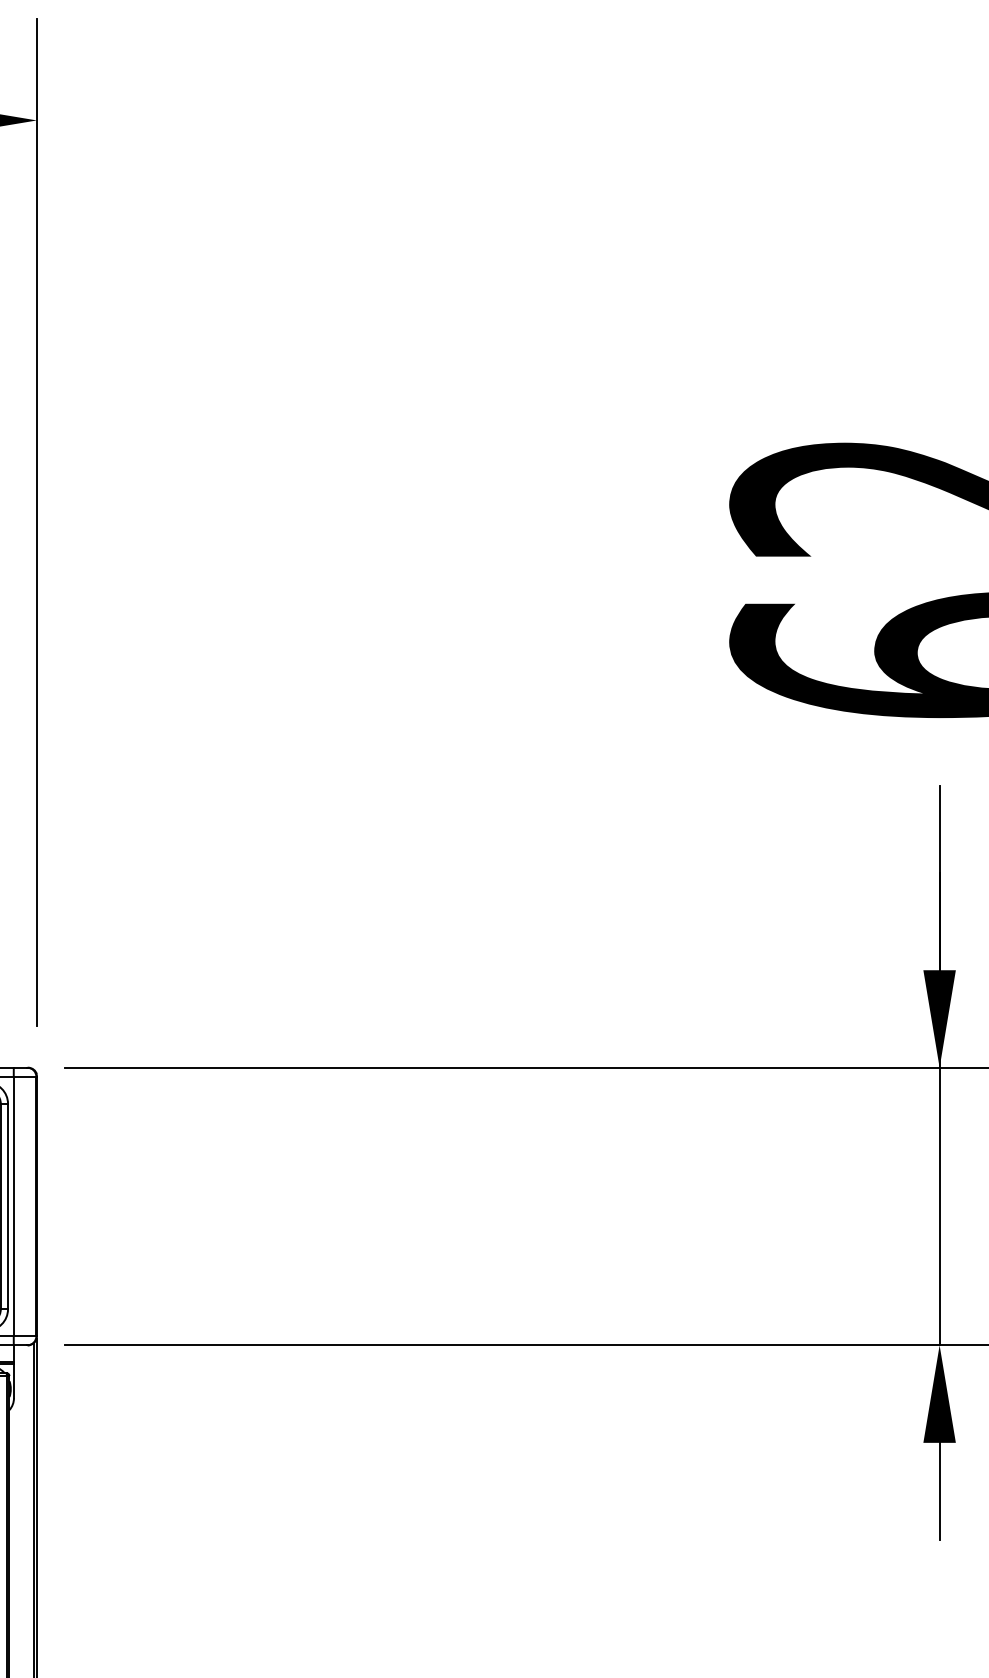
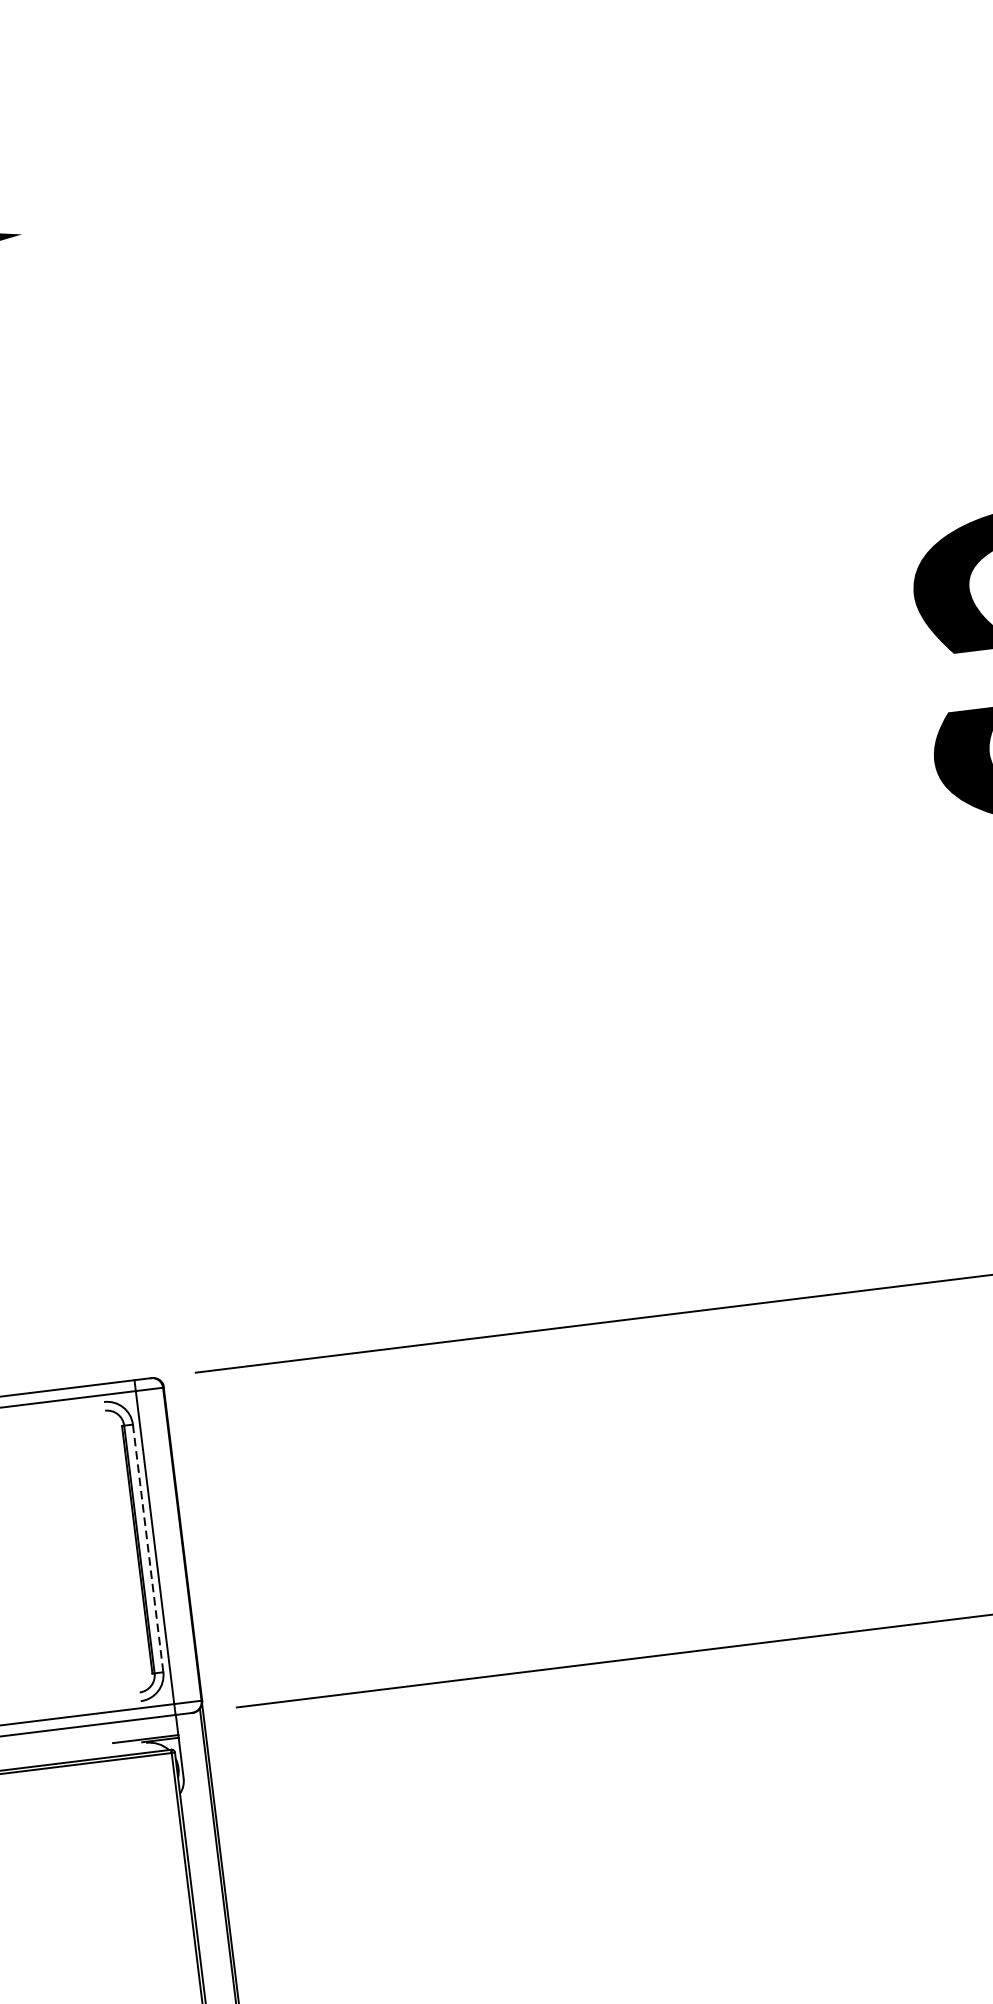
line: (36, 521) -> (81, 718), removed
line: (8, 1206) -> (148, 1548), solid -> dashed

